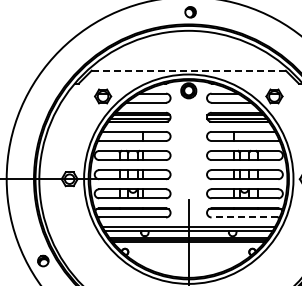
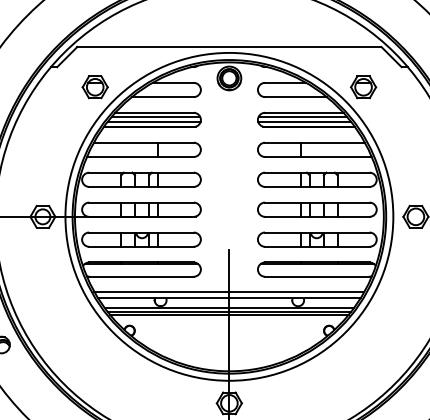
line: (188, 70) -> (228, 46), dashed -> solid
line: (244, 217) -> (316, 276), dashed -> solid

